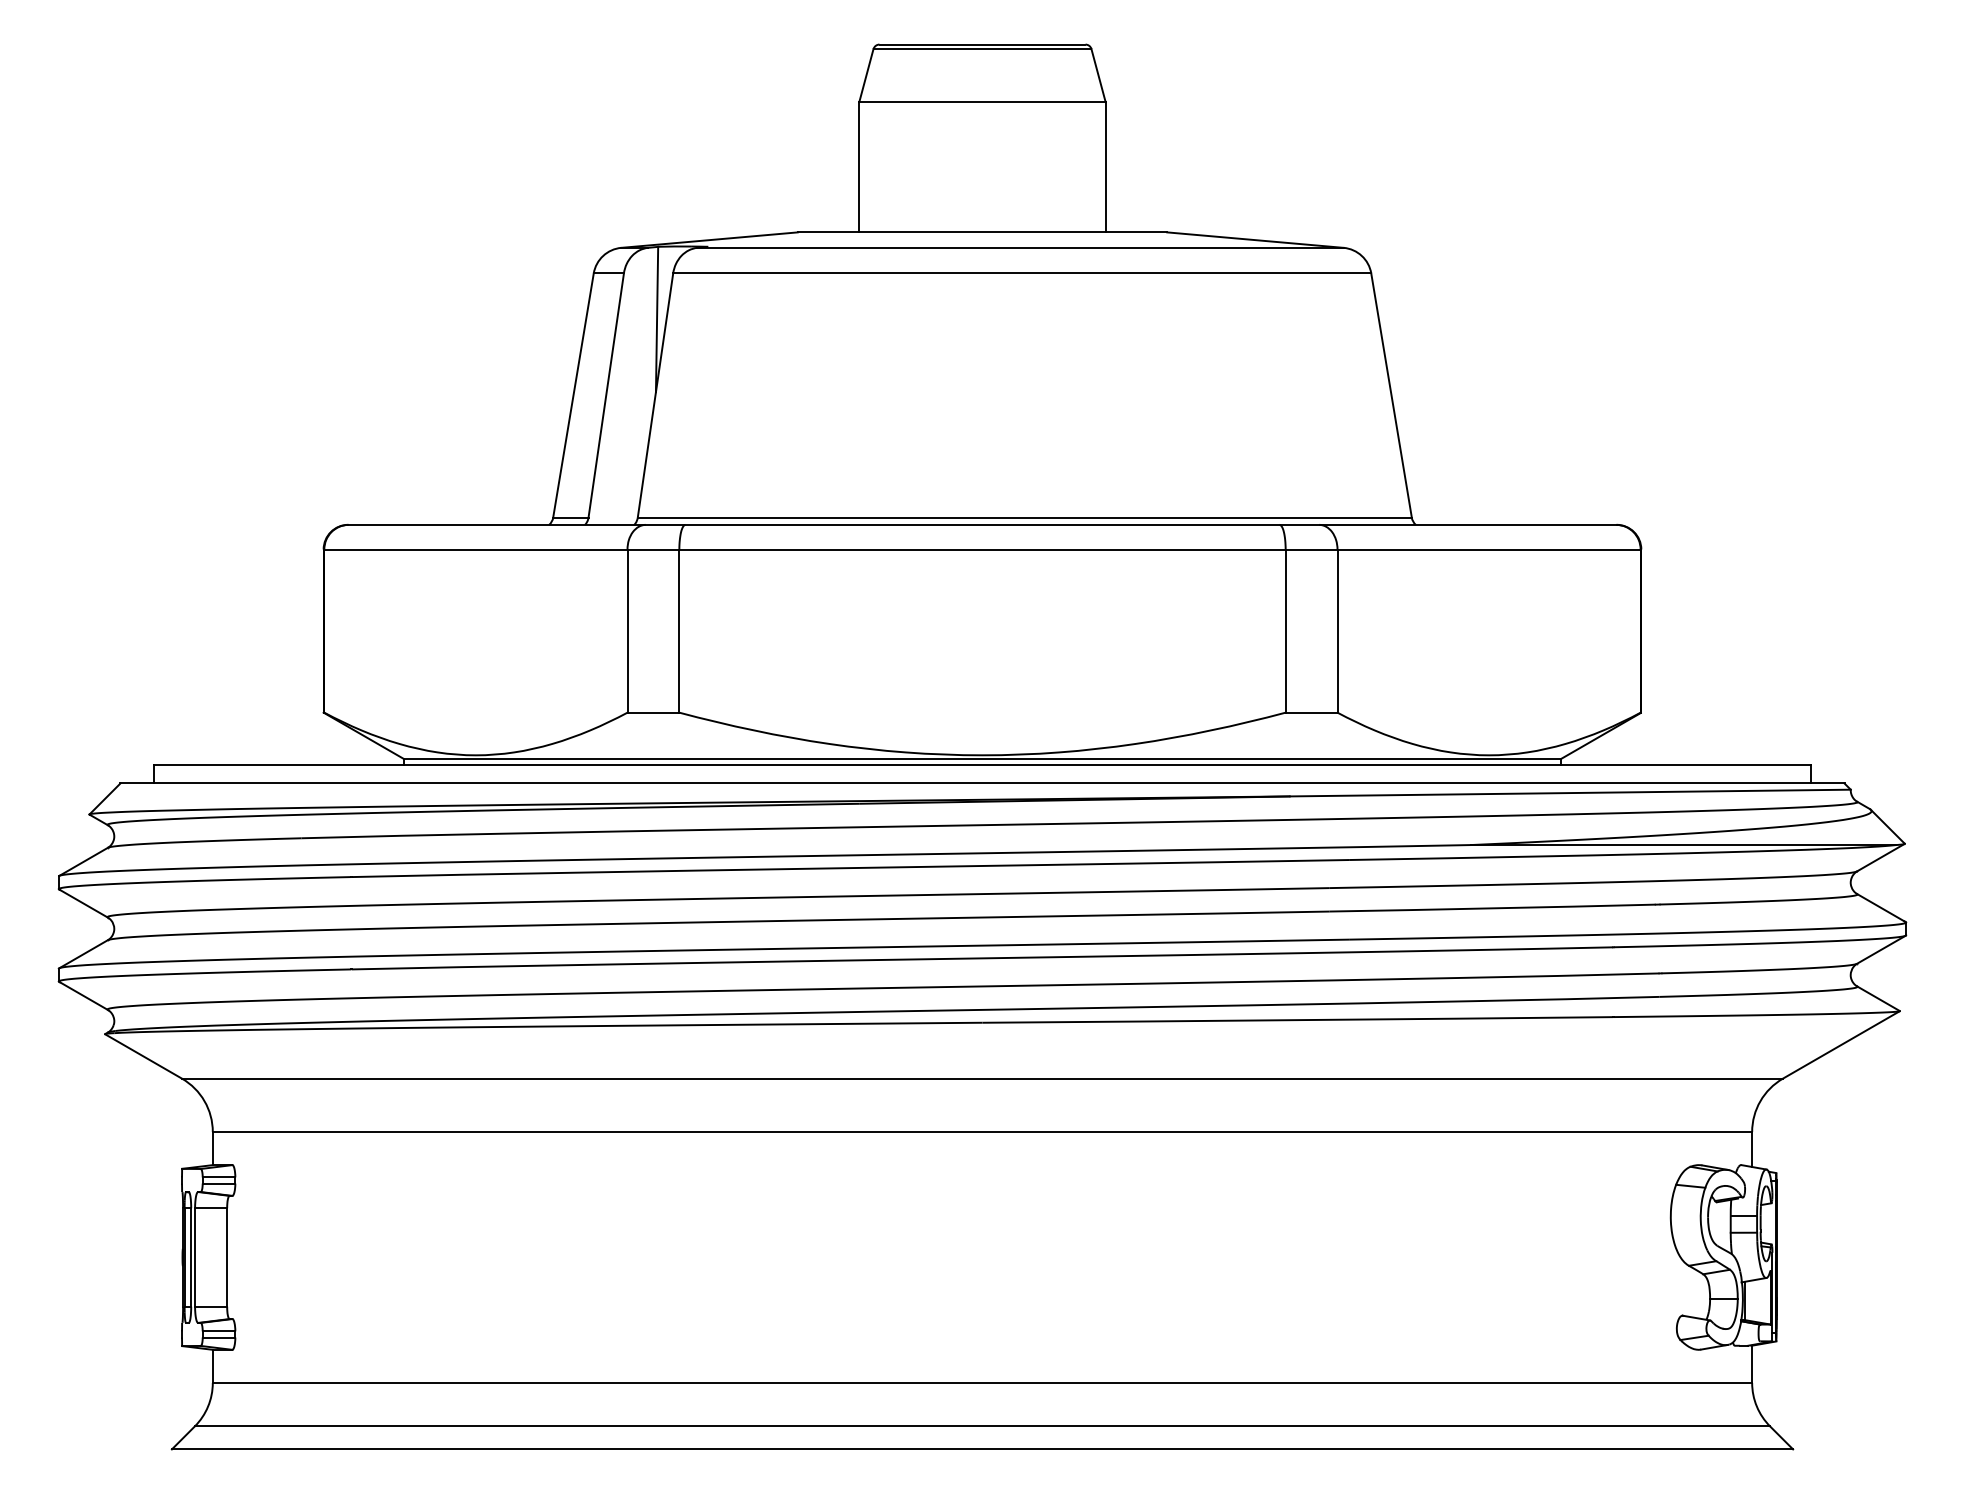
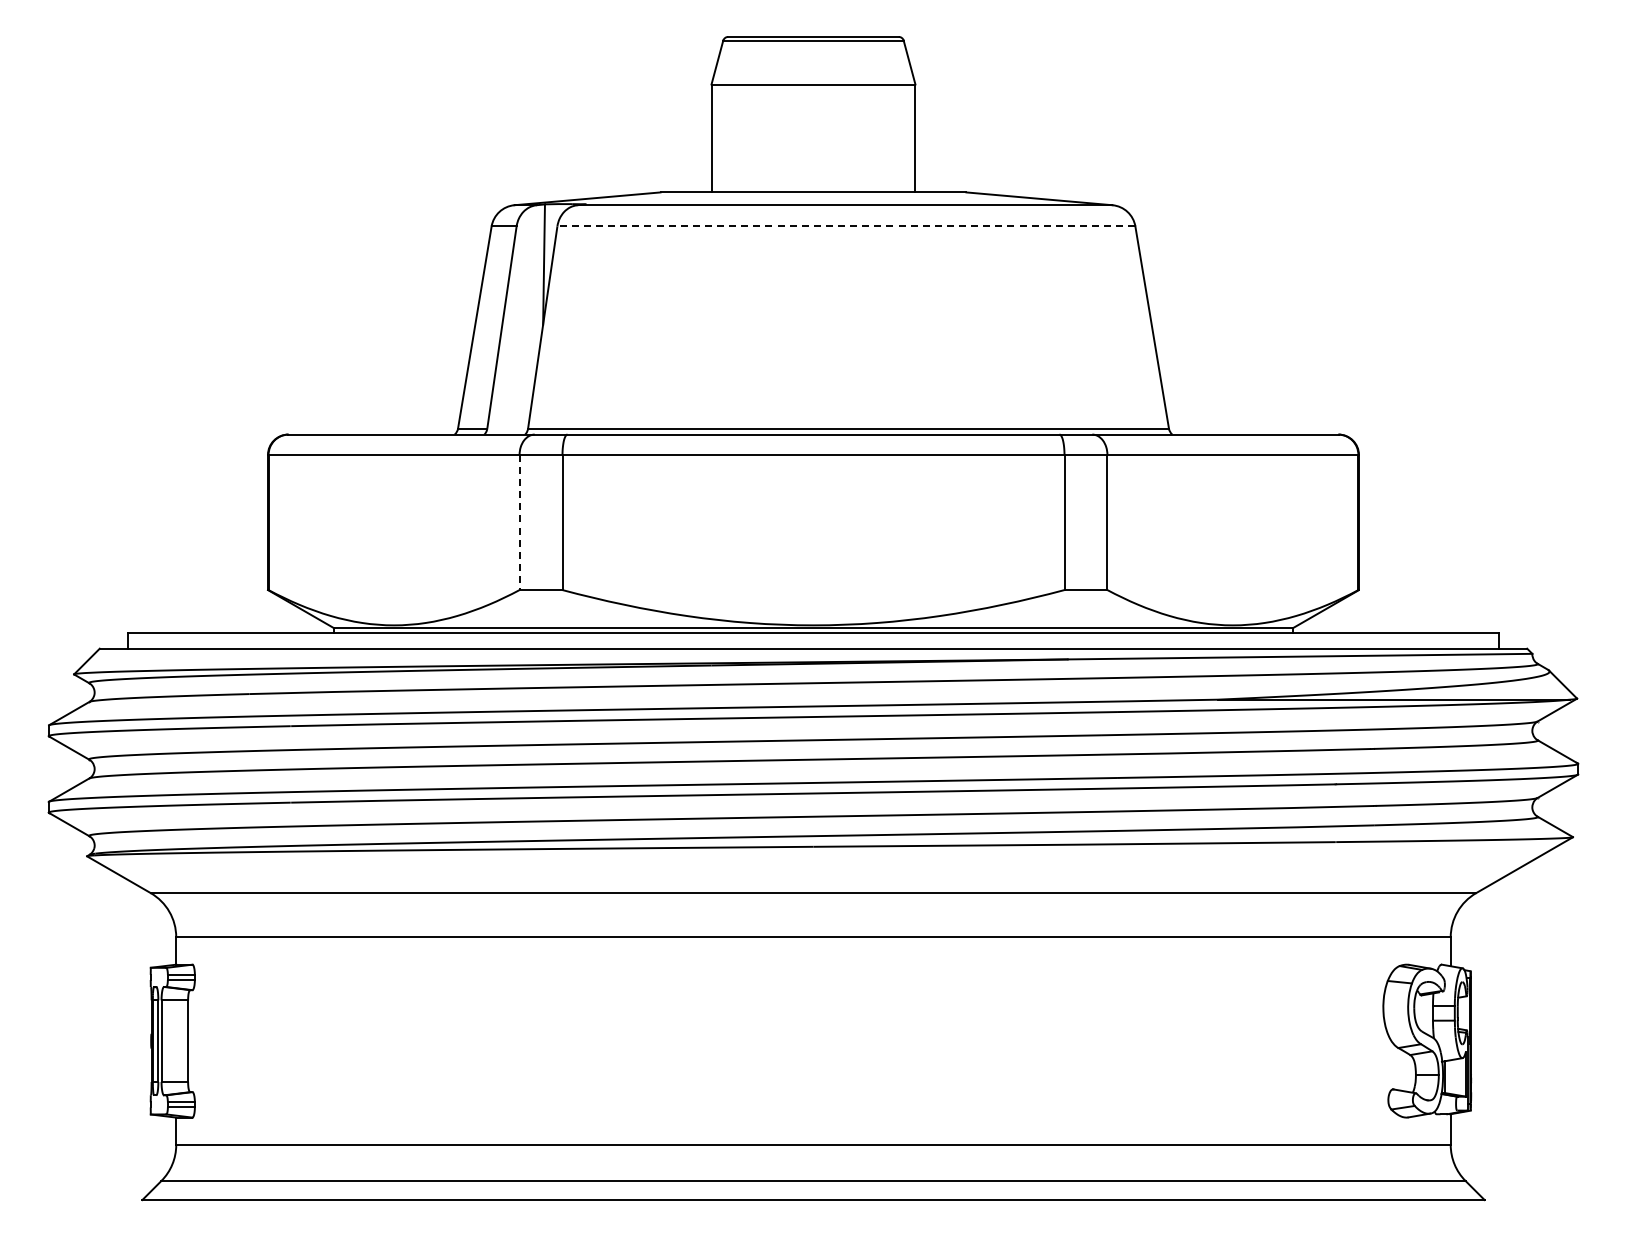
line: (1022, 273) -> (846, 226), solid -> dashed
line: (627, 631) -> (519, 522), solid -> dashed

